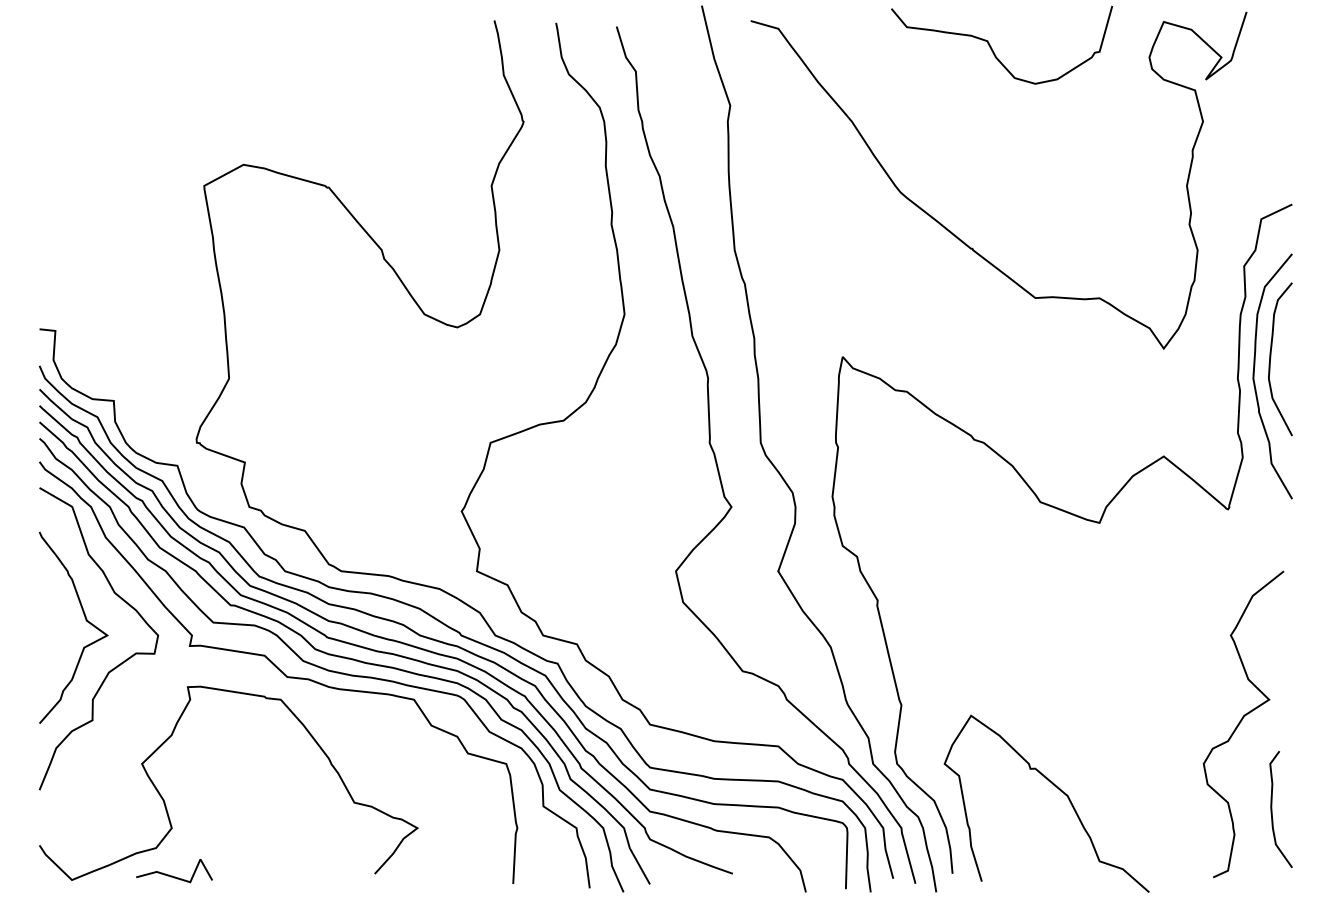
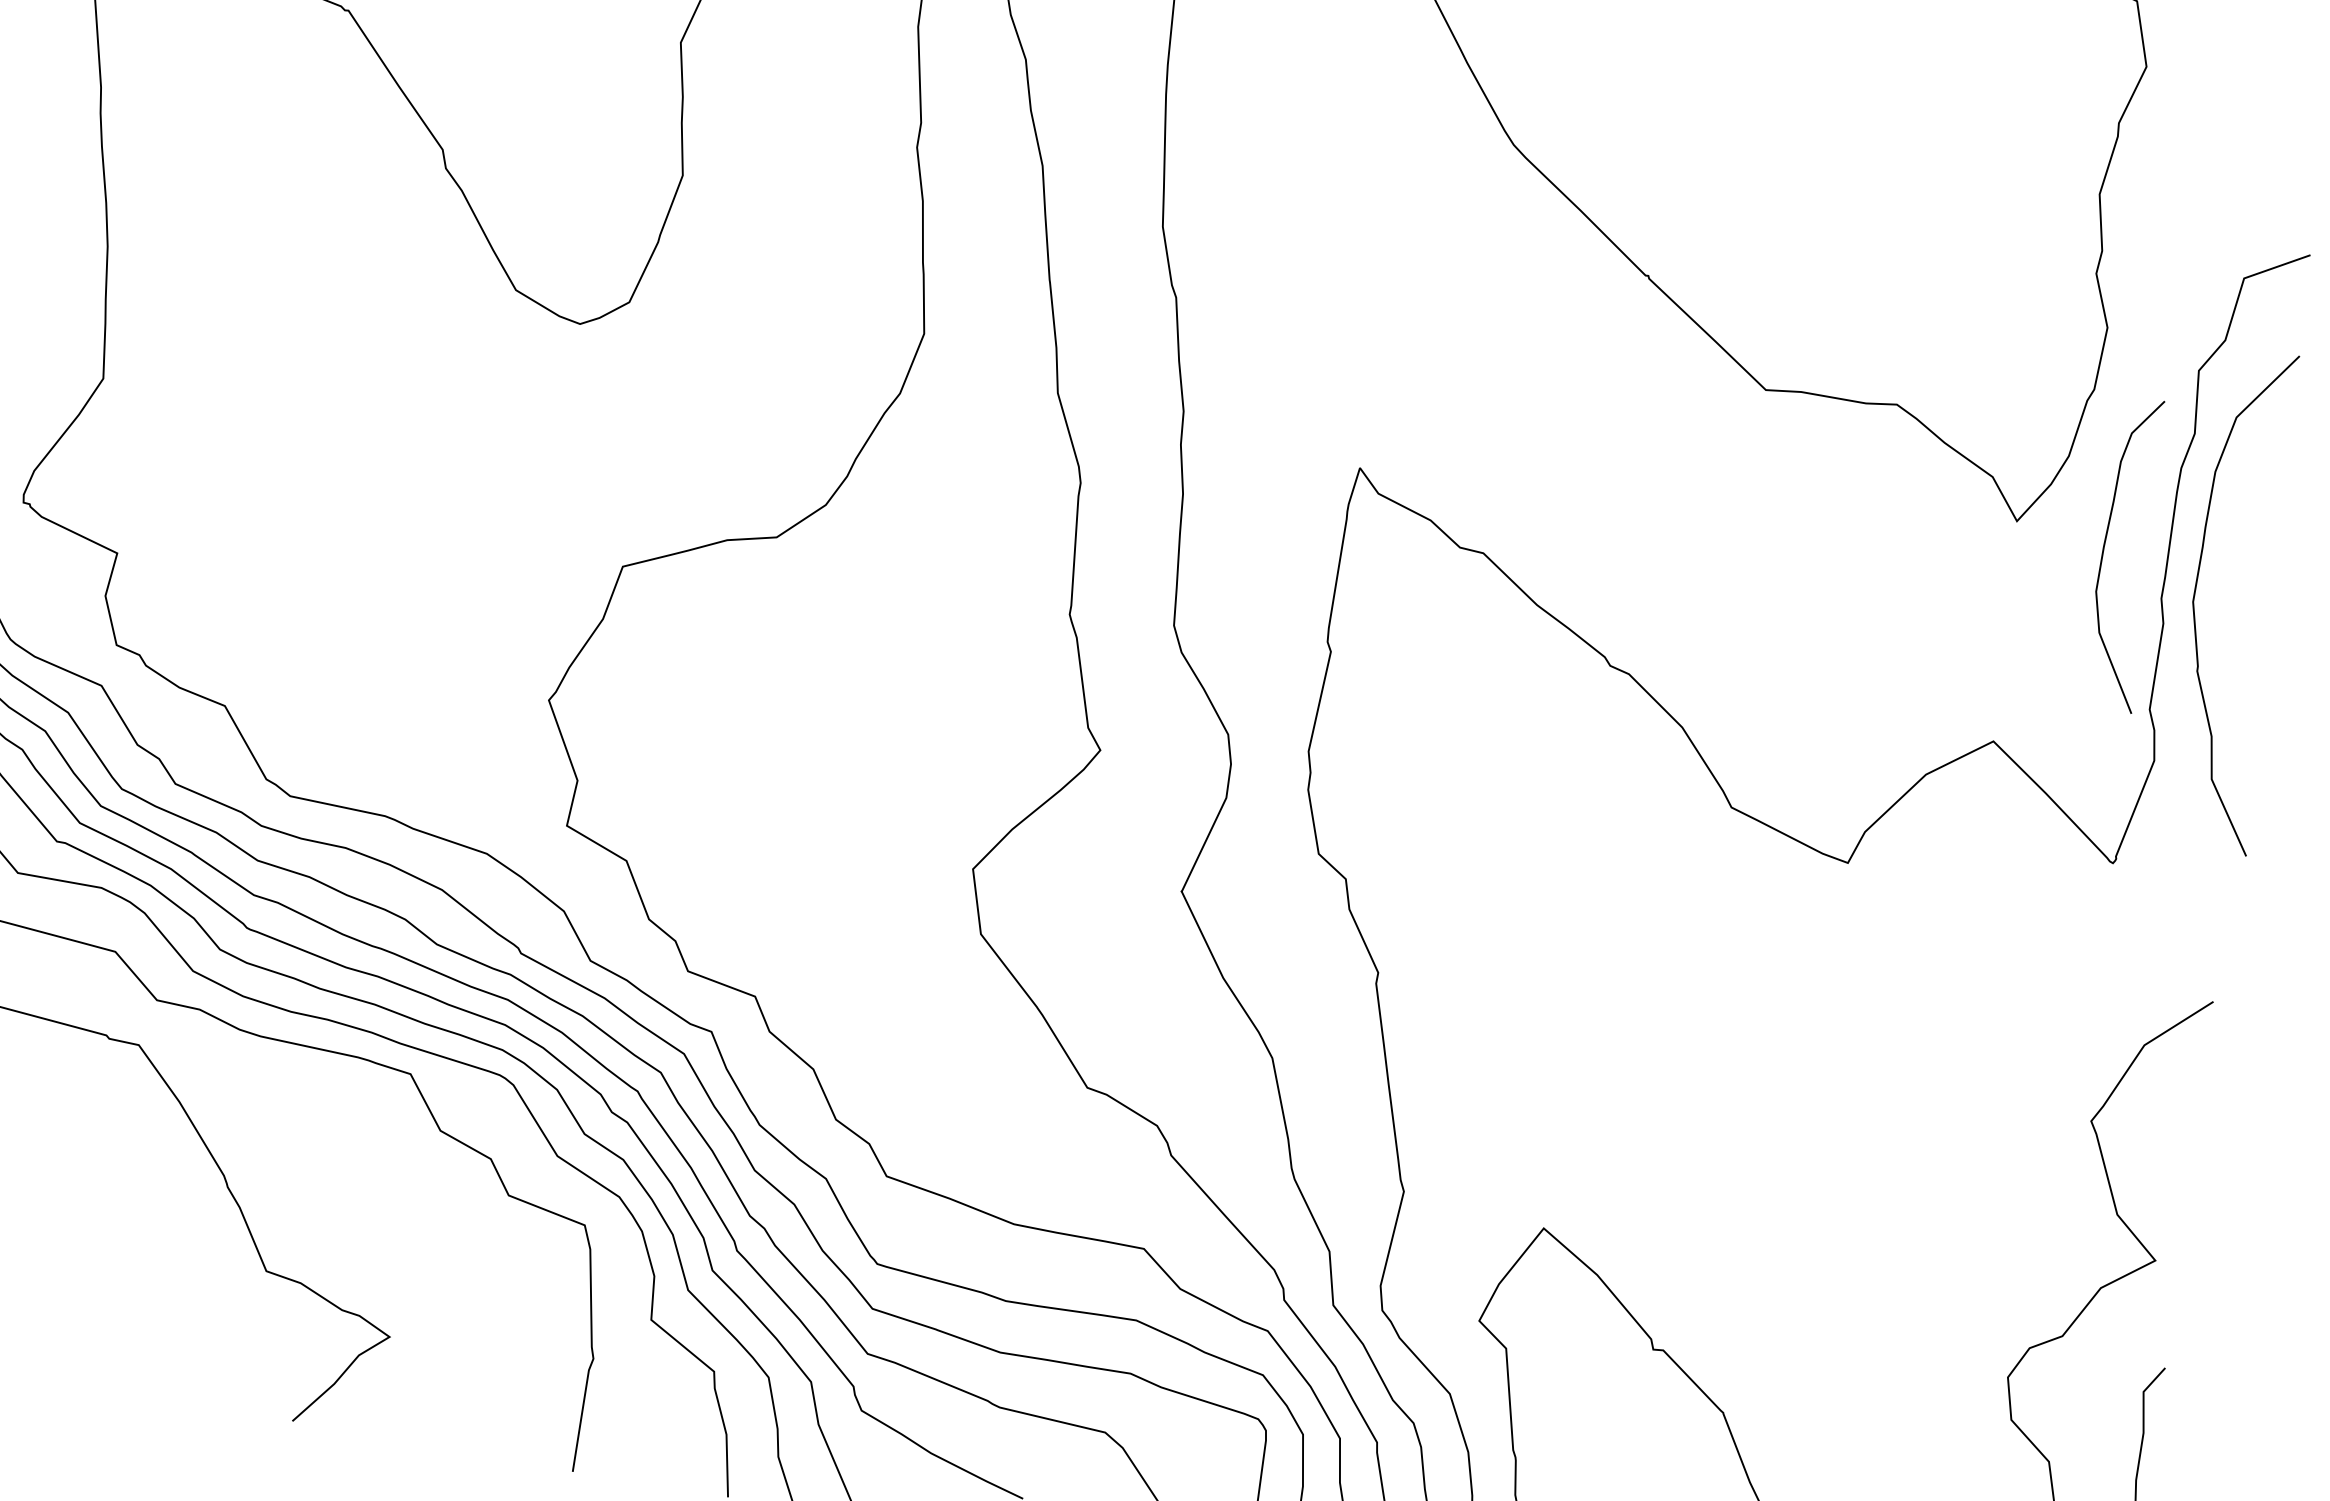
curve: (1271, 357) -> (2106, 549), moved

